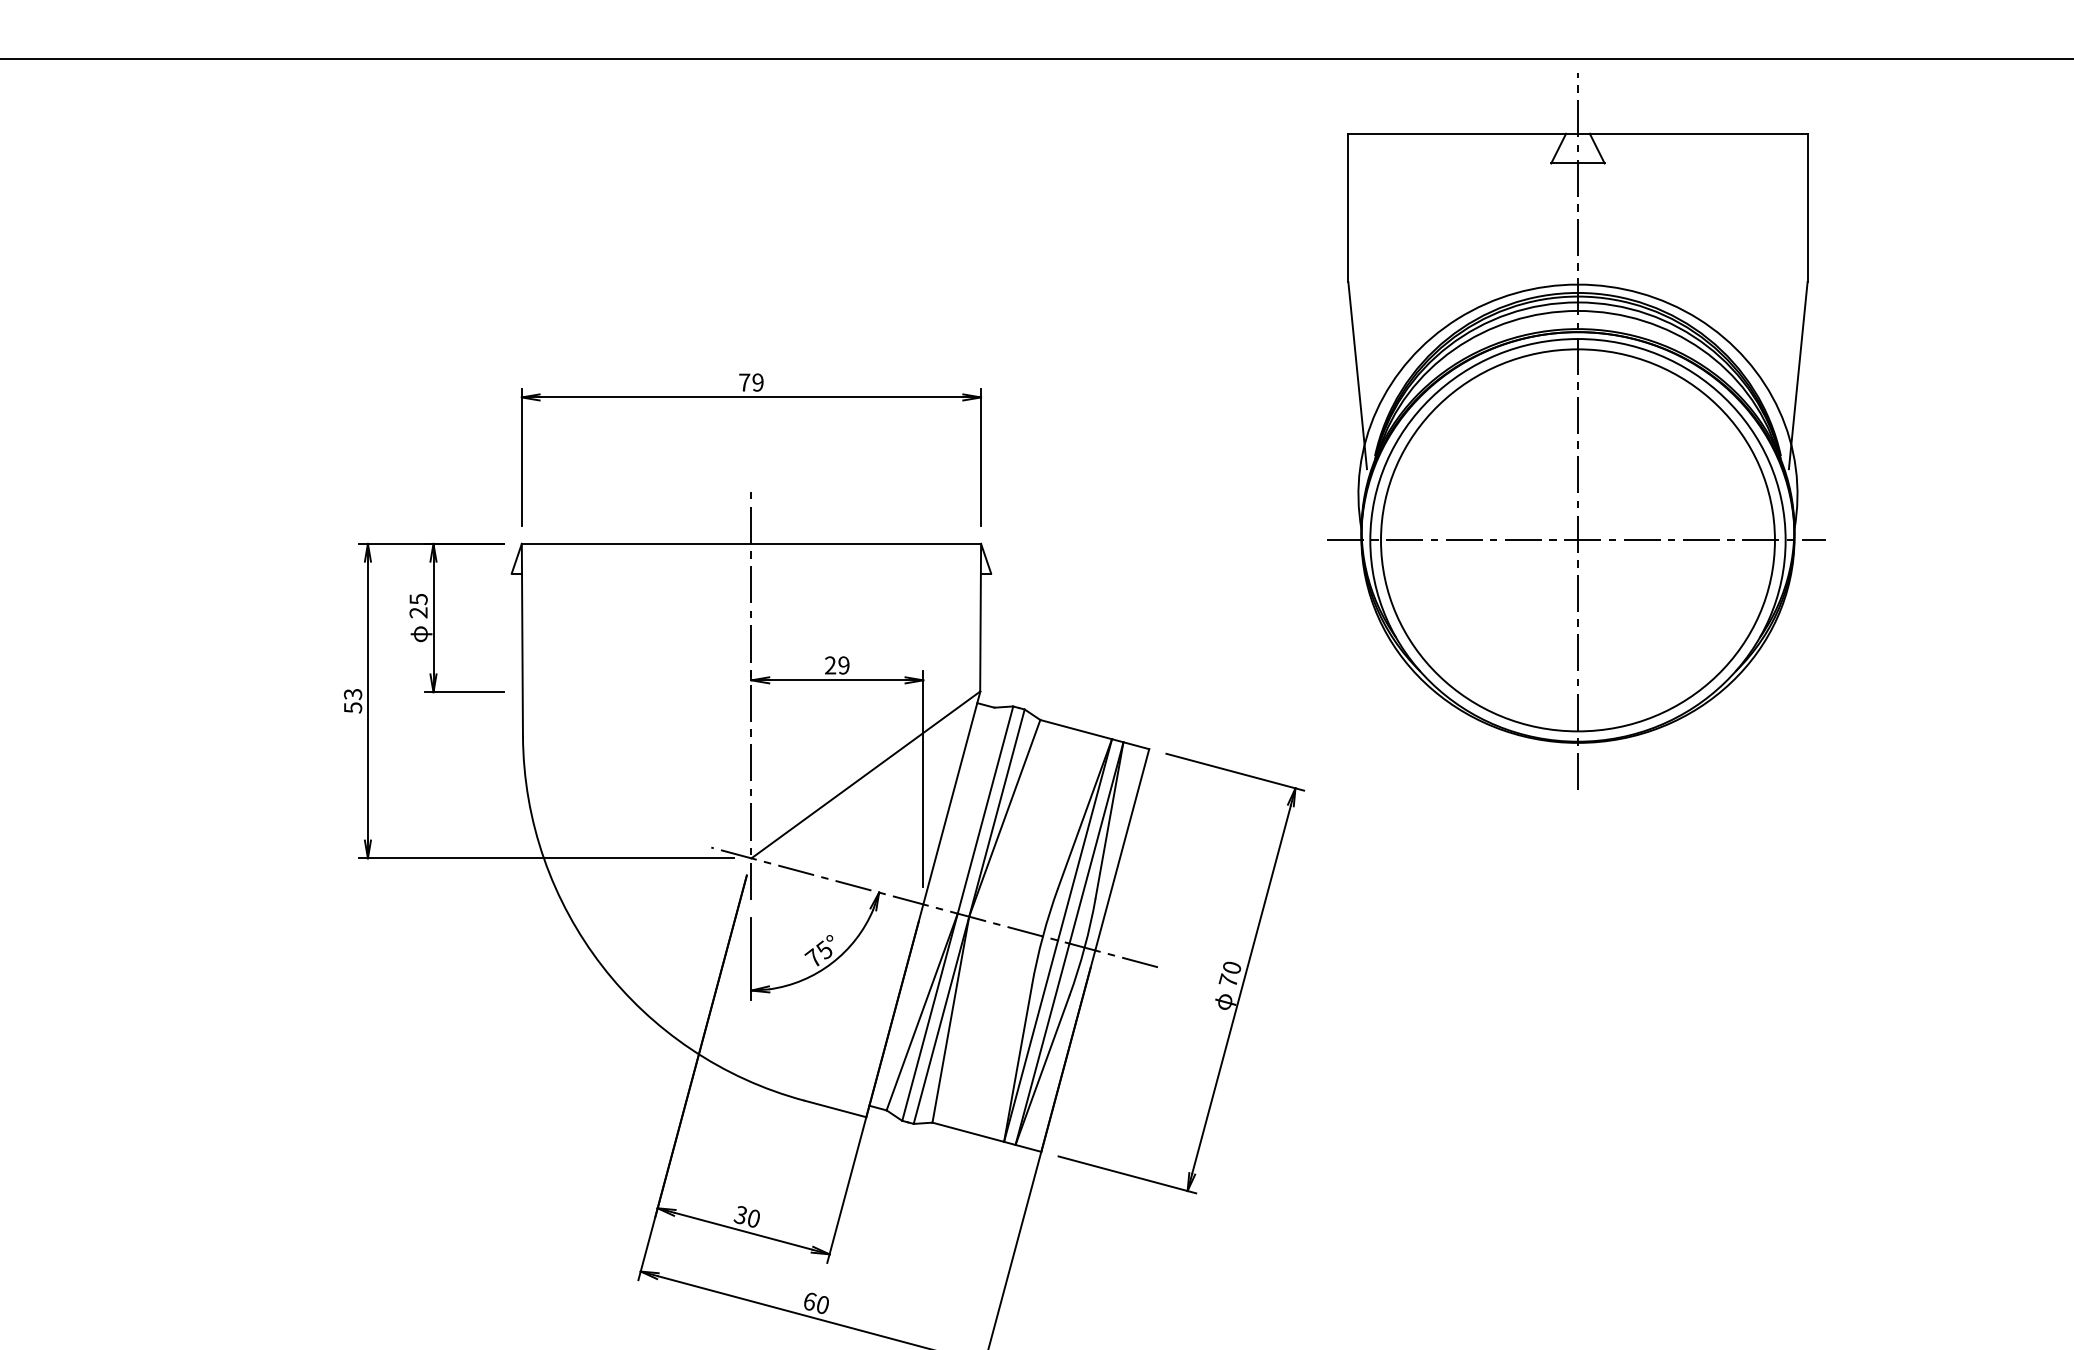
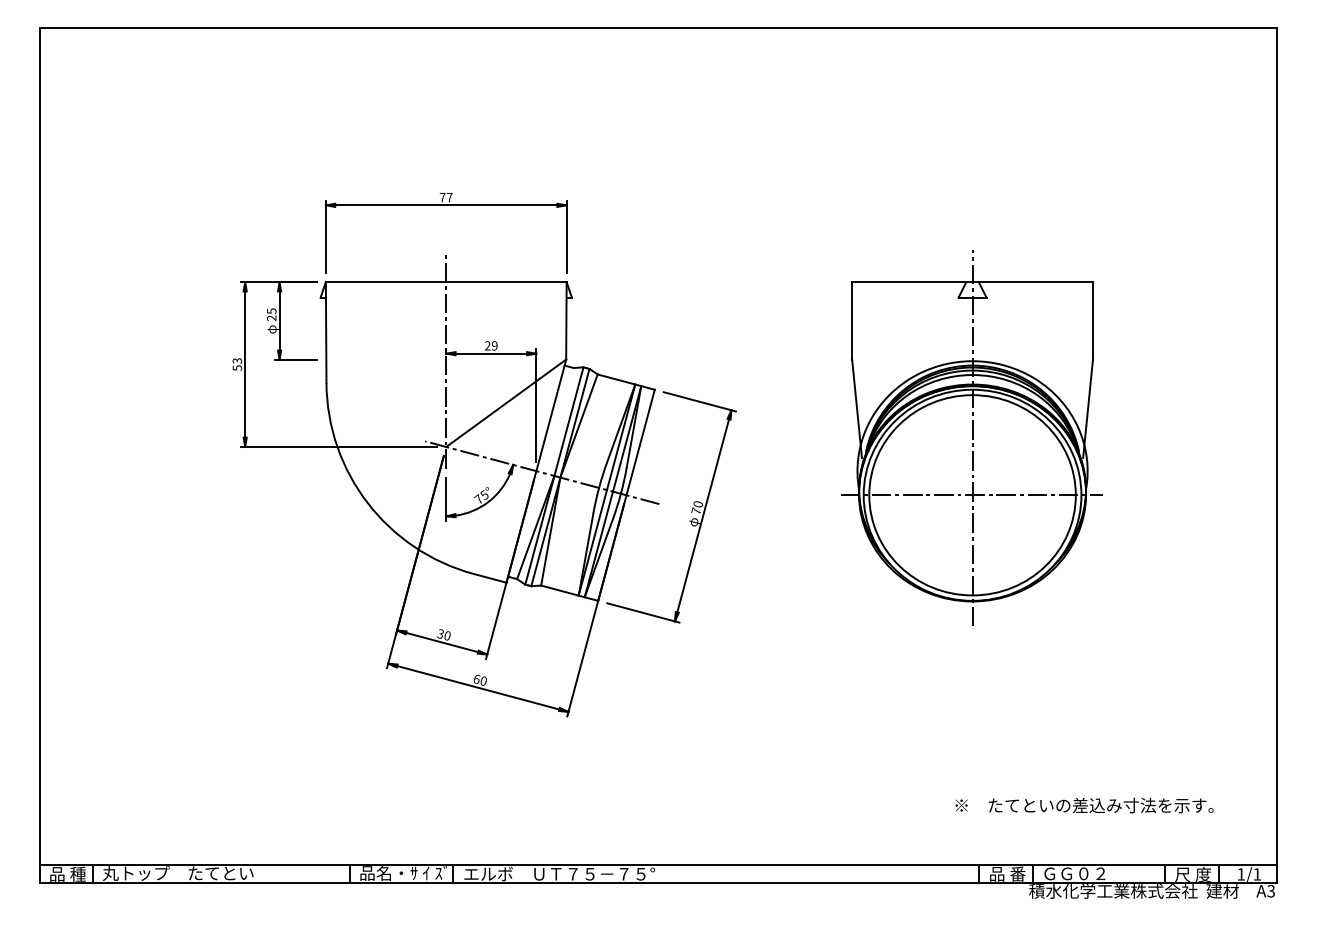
text: (757, 382) -> (449, 197), 79 -> 77
part: (1575, 430) -> (971, 437), moved

